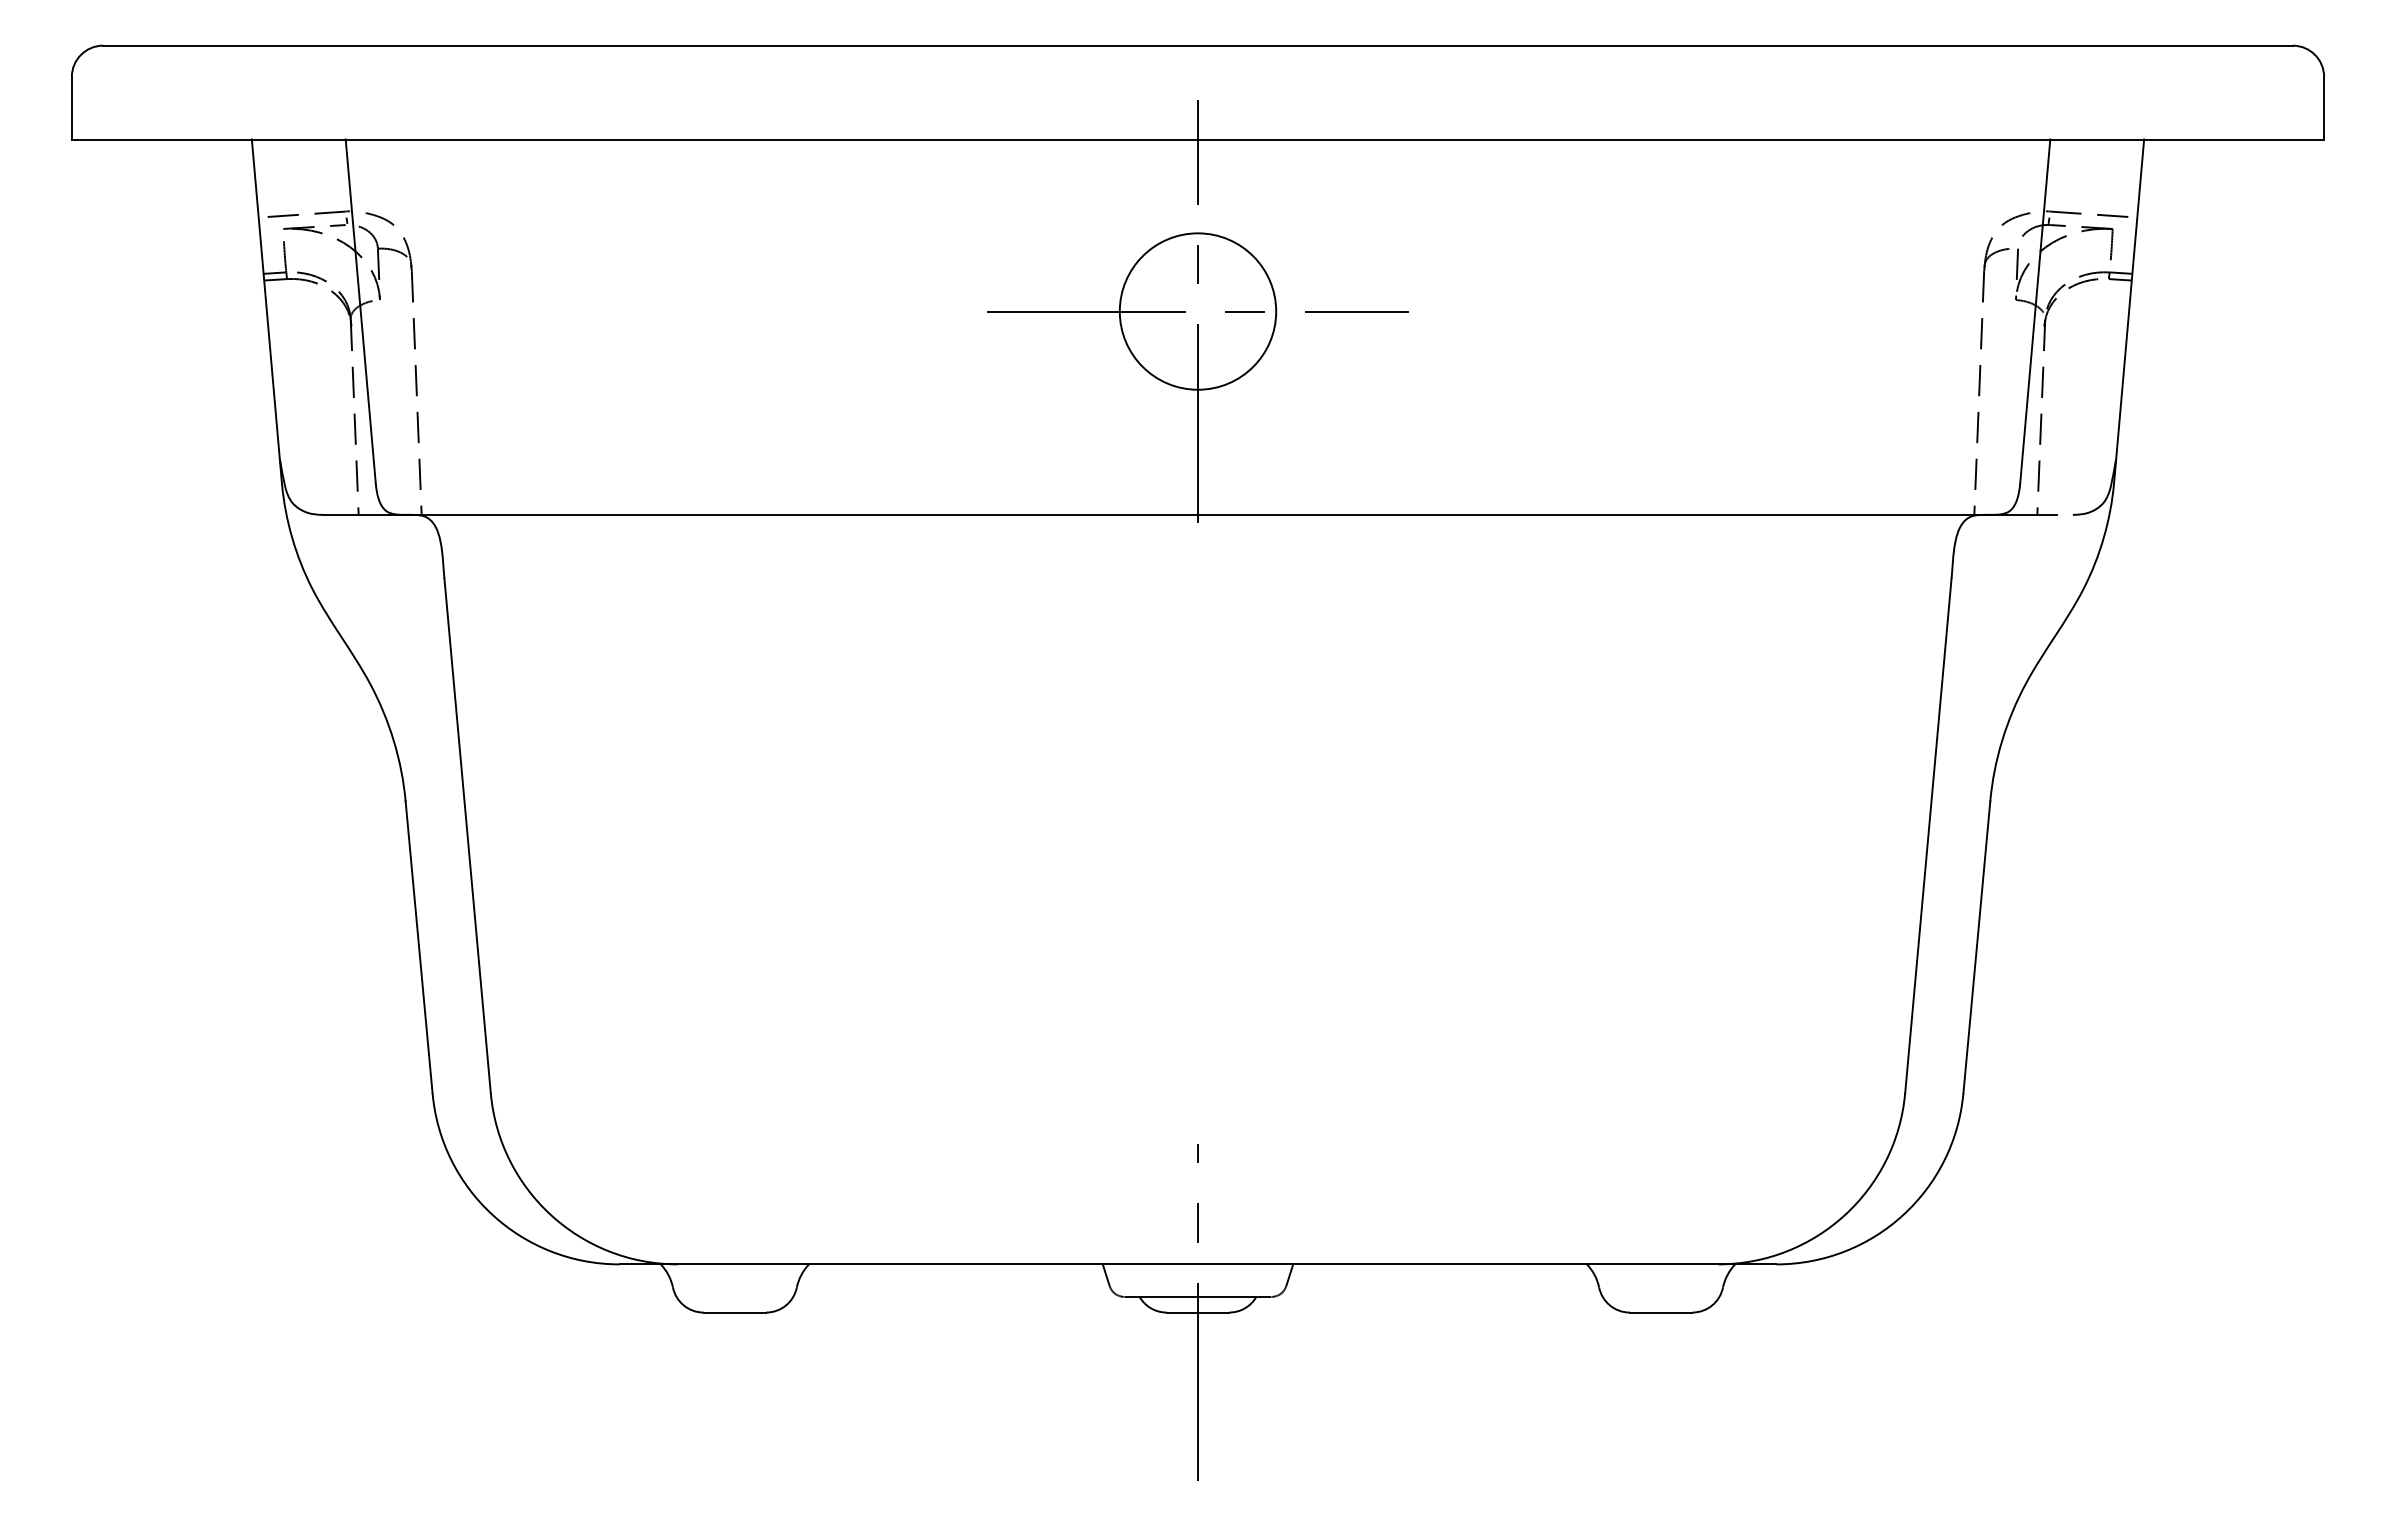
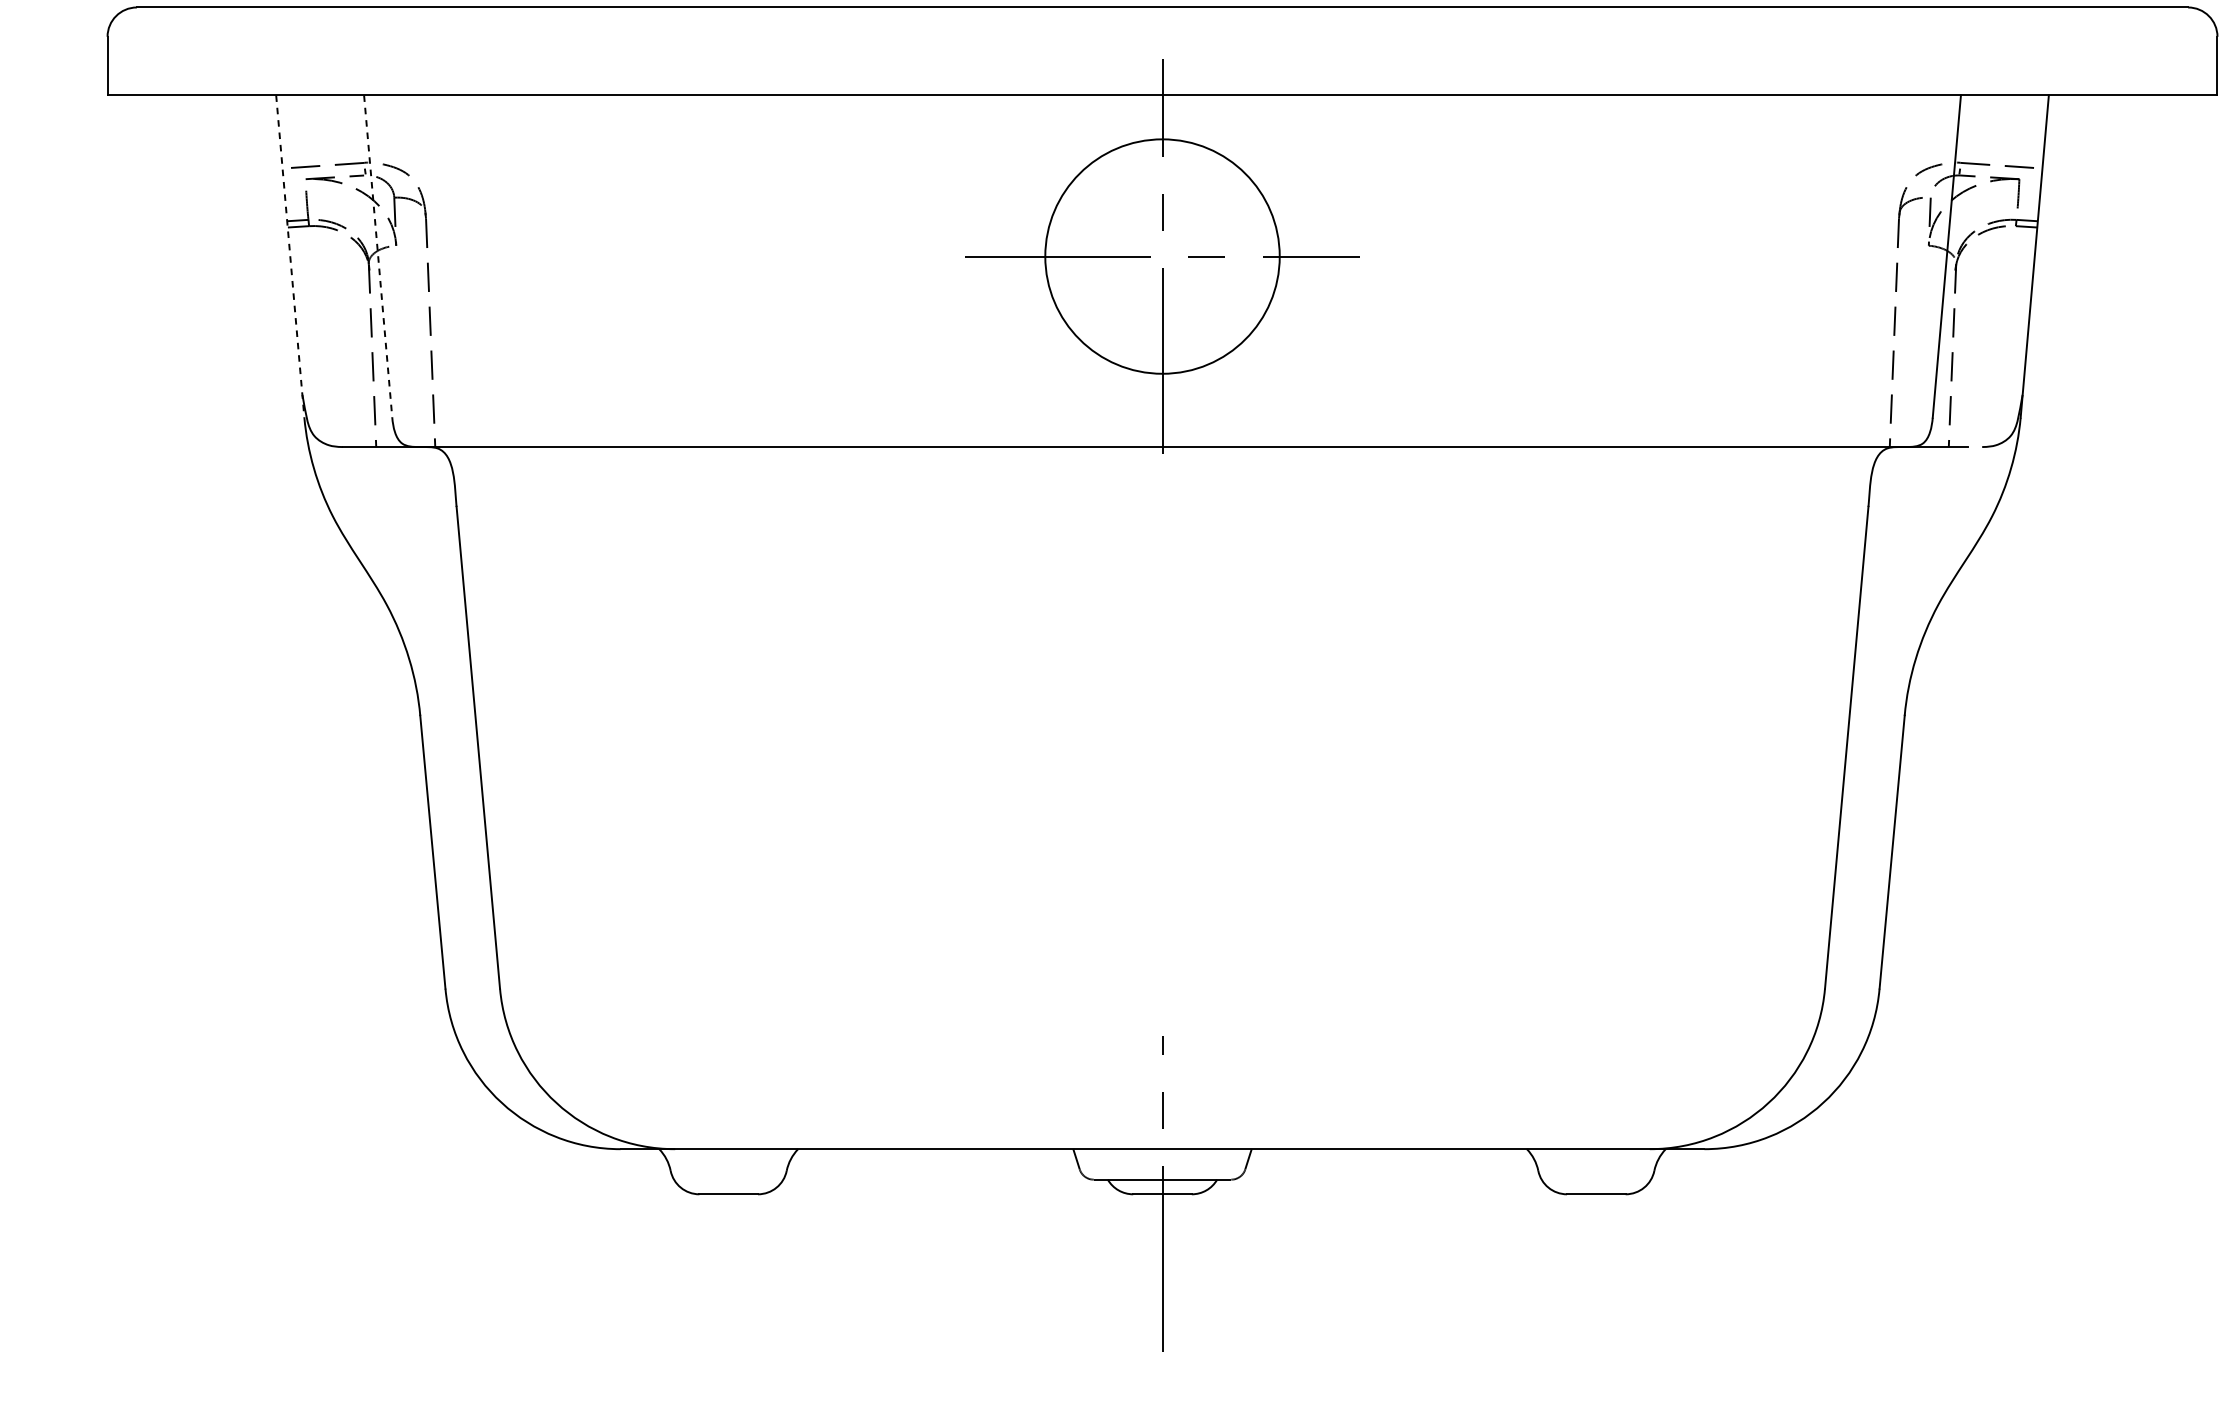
line: (266, 311) -> (289, 256), solid -> dashed
line: (360, 311) -> (377, 256), solid -> dashed
circle: (1197, 311) -> (1162, 256), size x1.6

